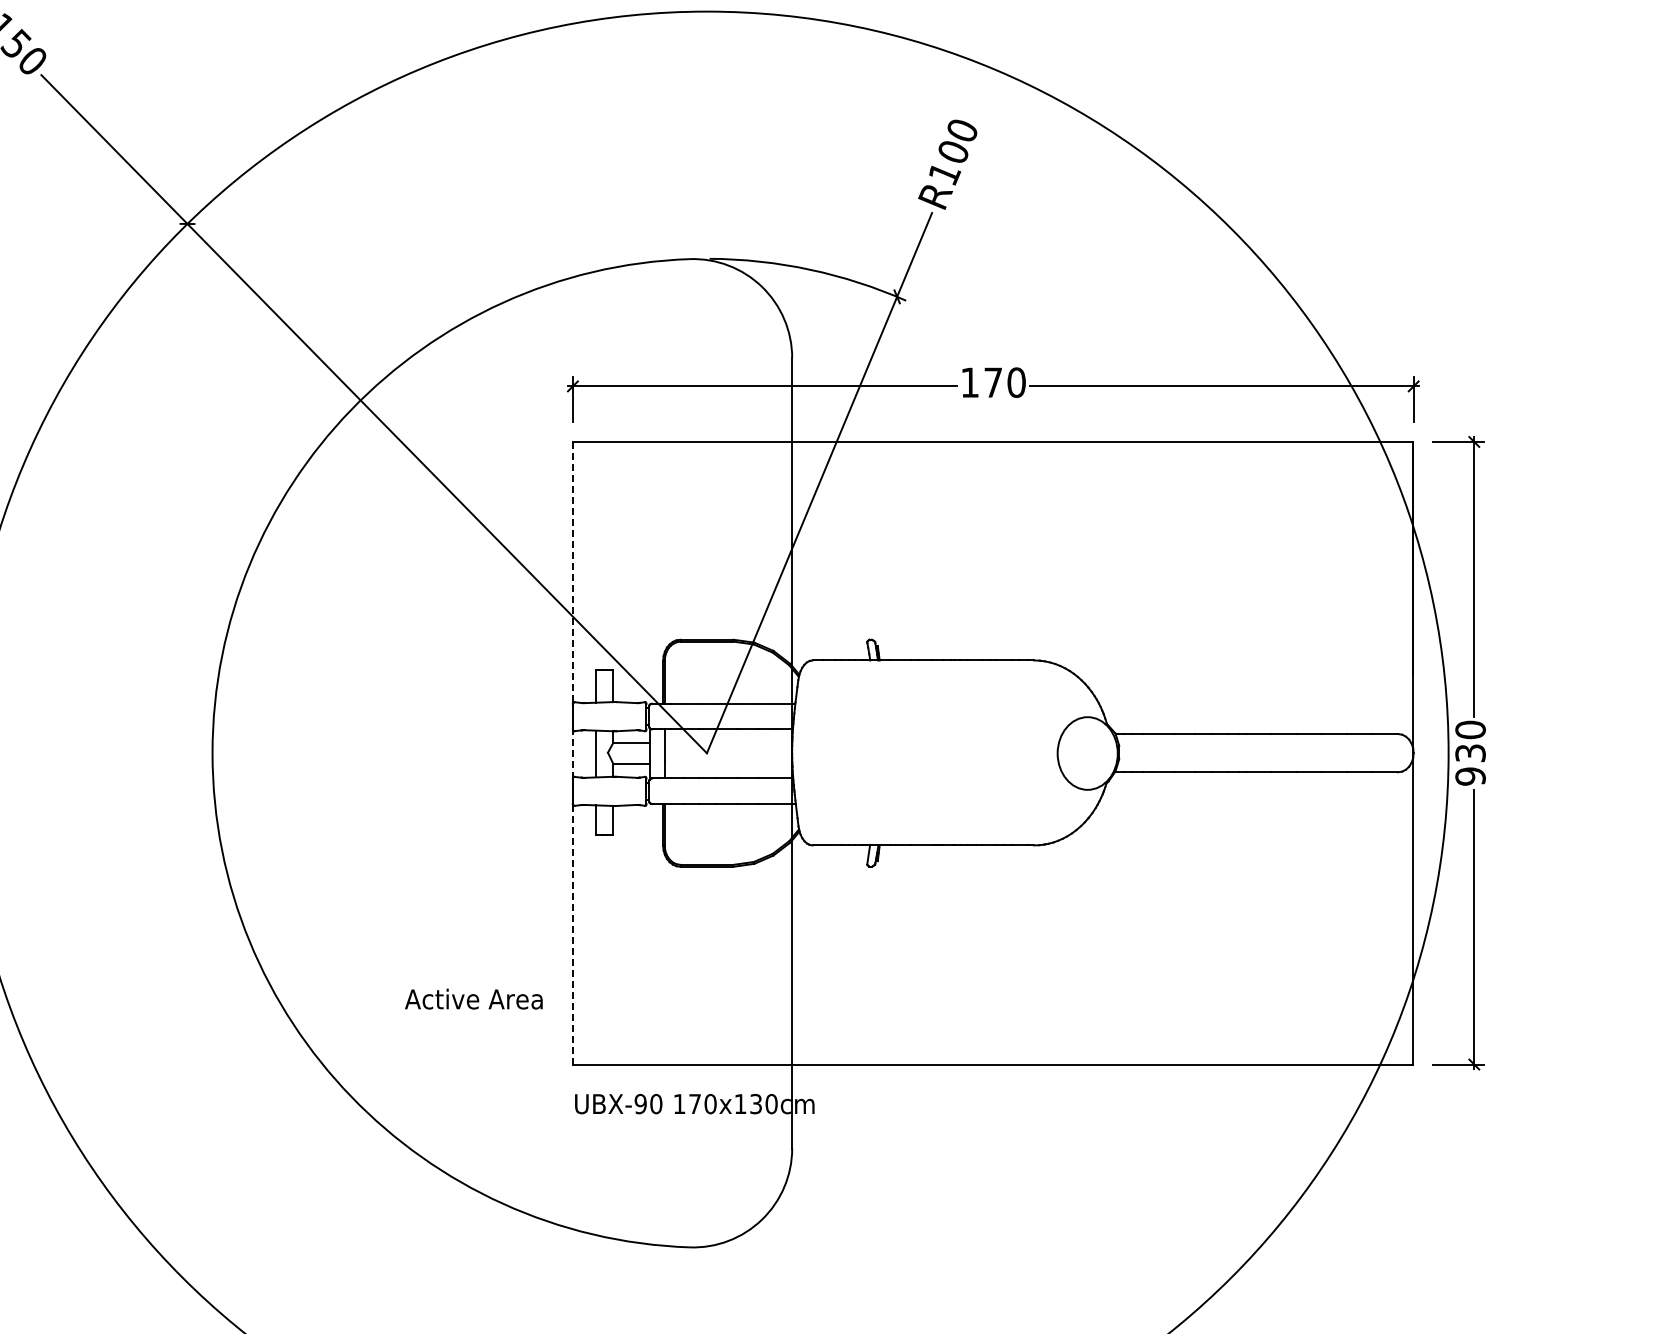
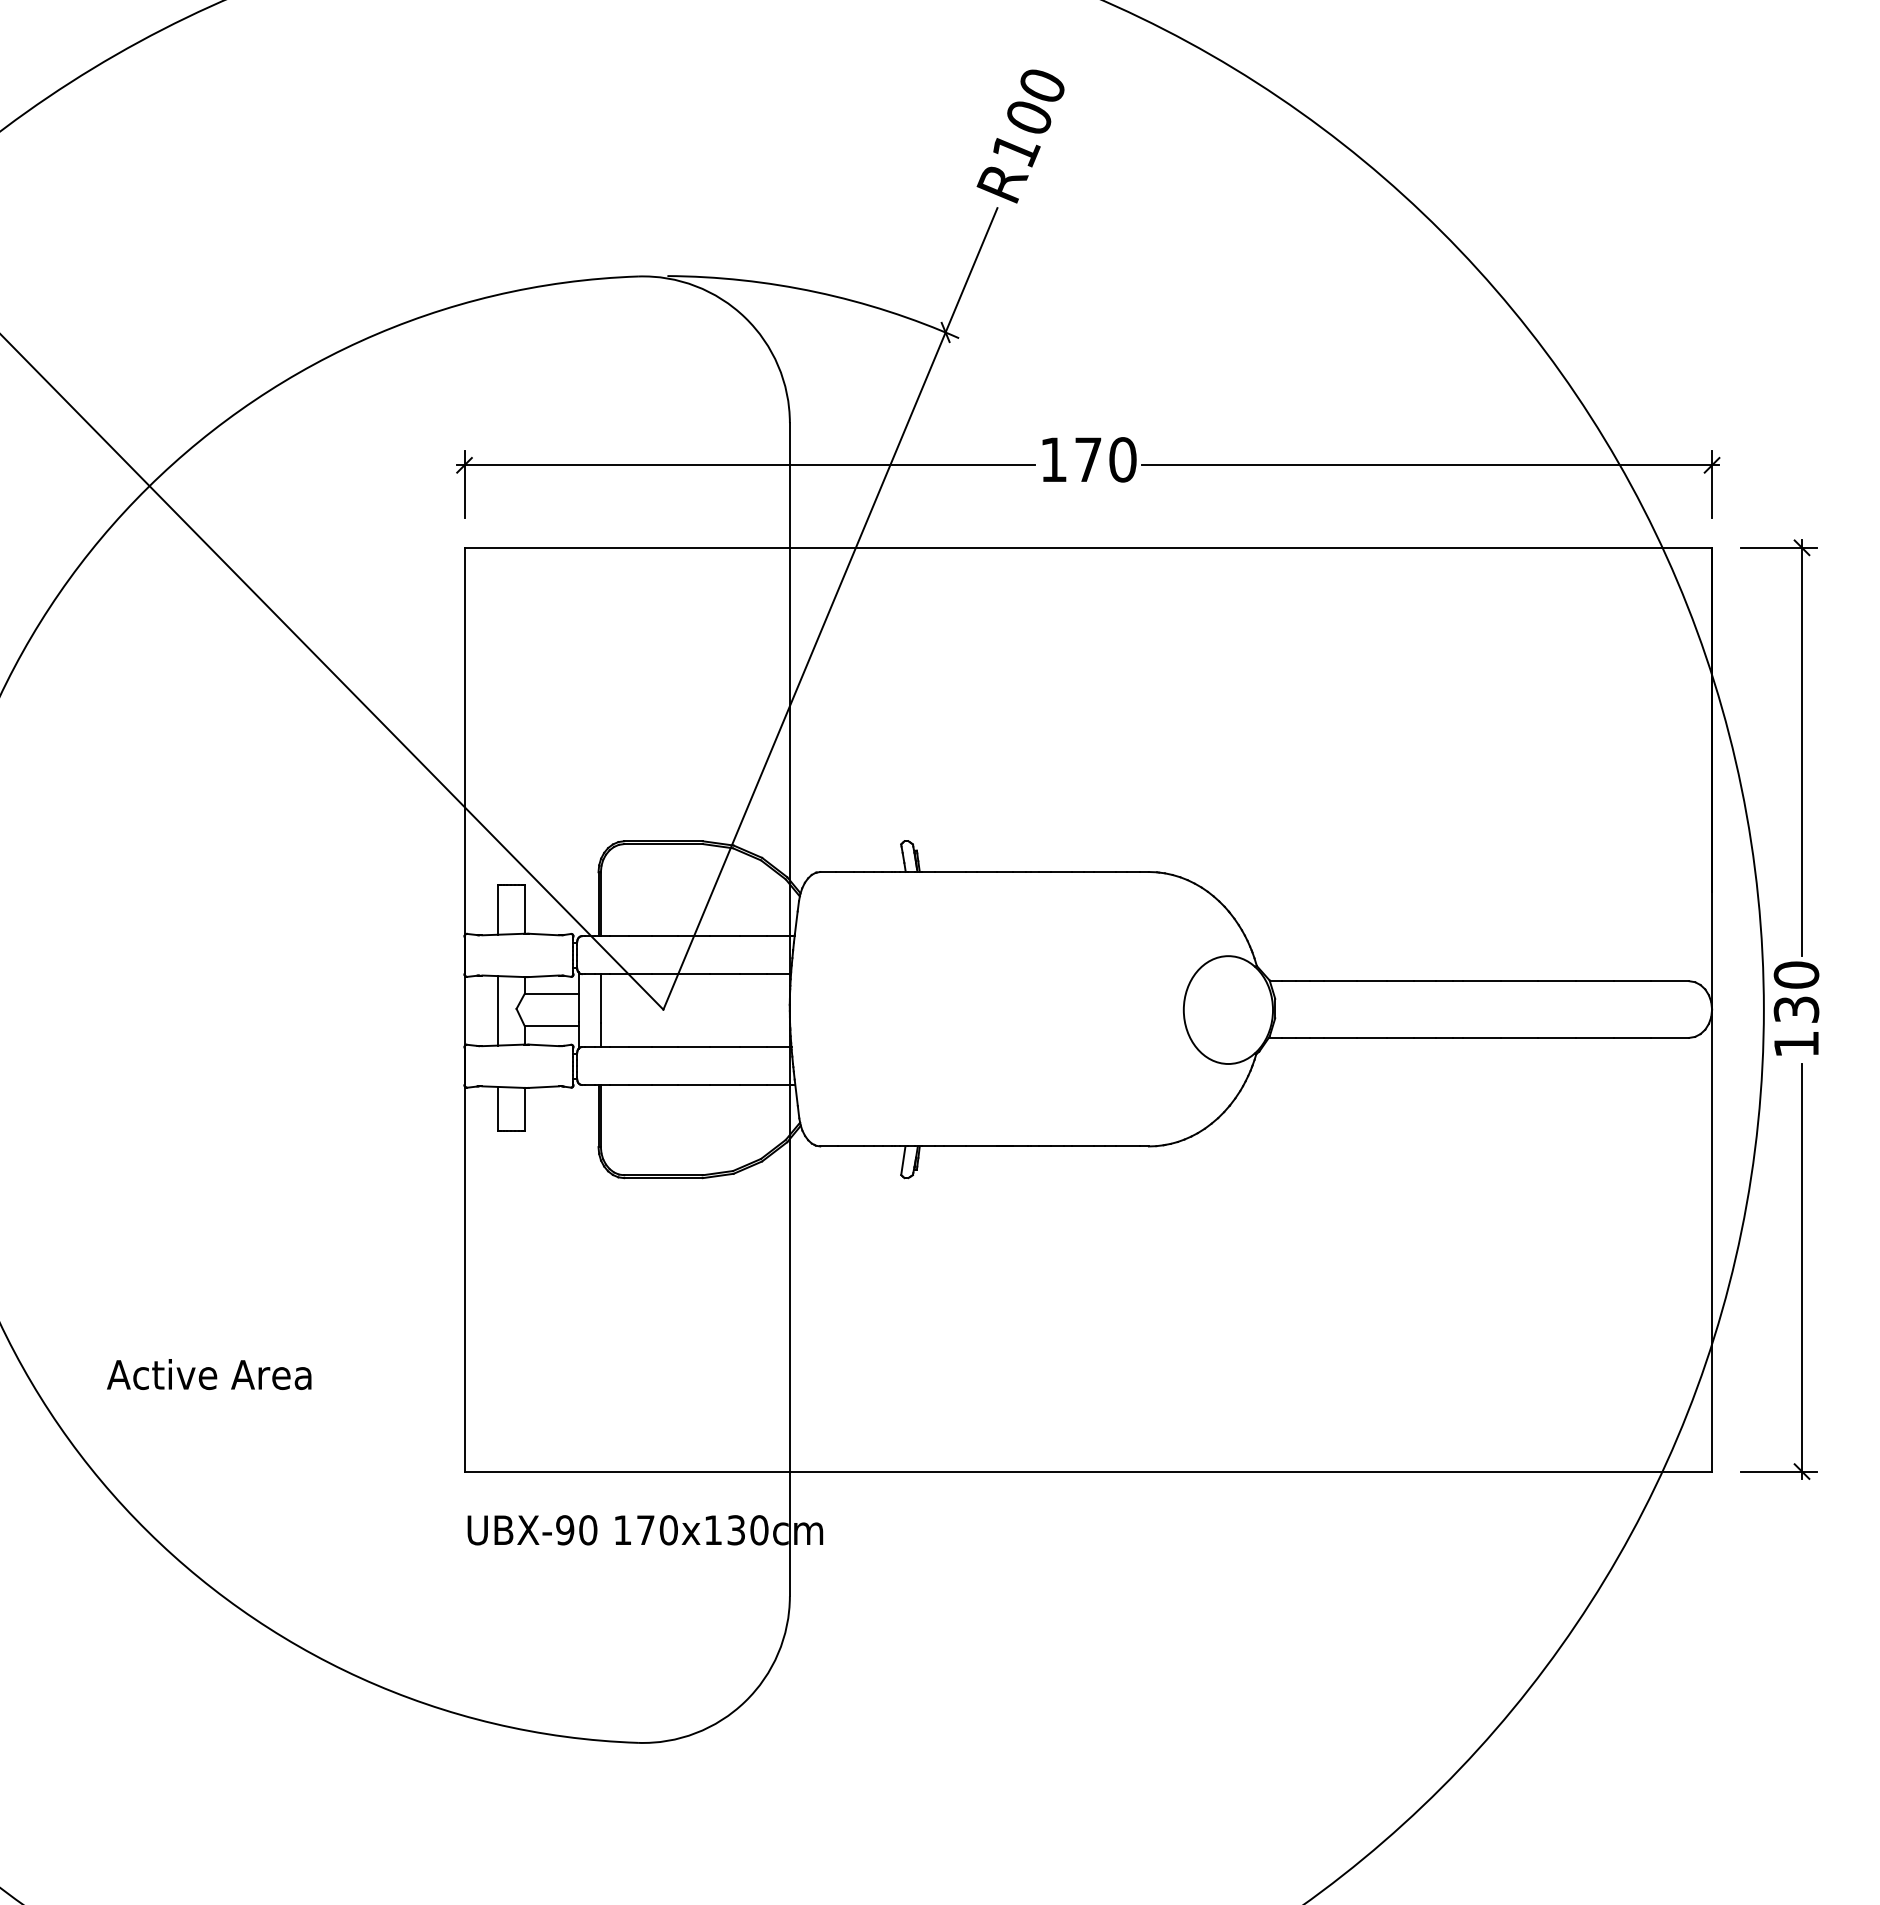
line: (572, 752) -> (463, 1008), dashed -> solid
text: (1470, 776) -> (1796, 1044), 930 -> 130
text: (473, 998) -> (208, 1373), moved

